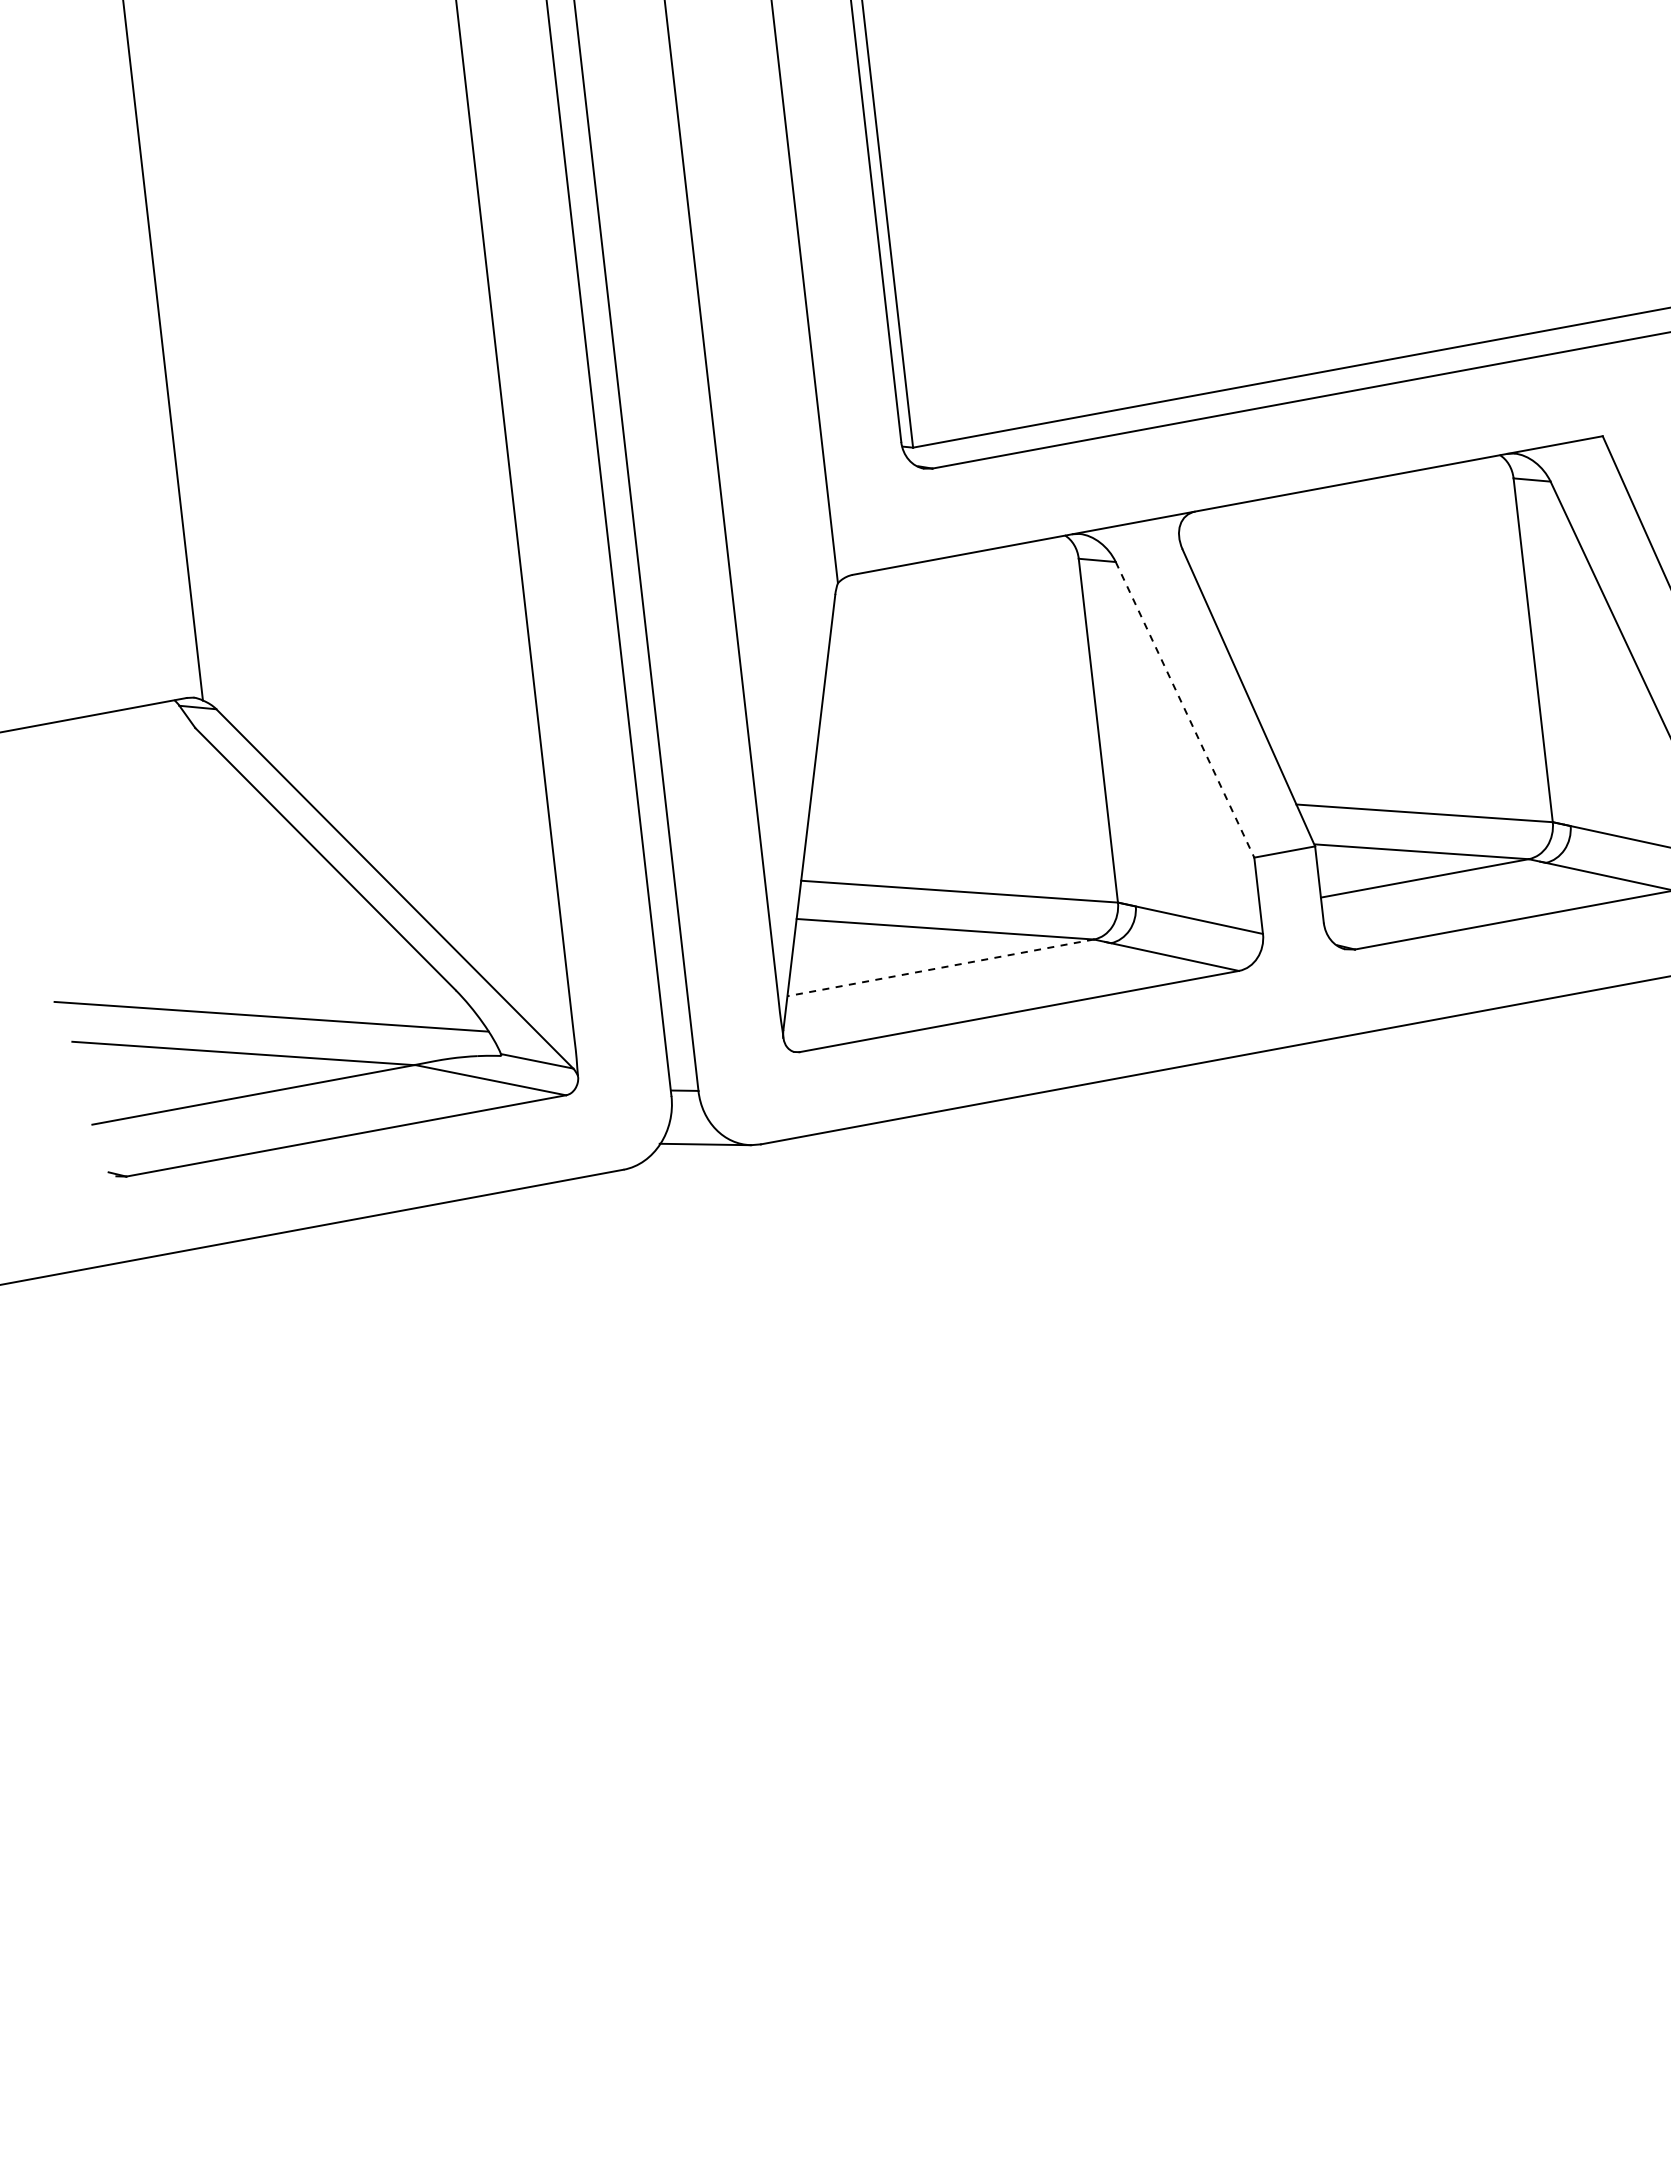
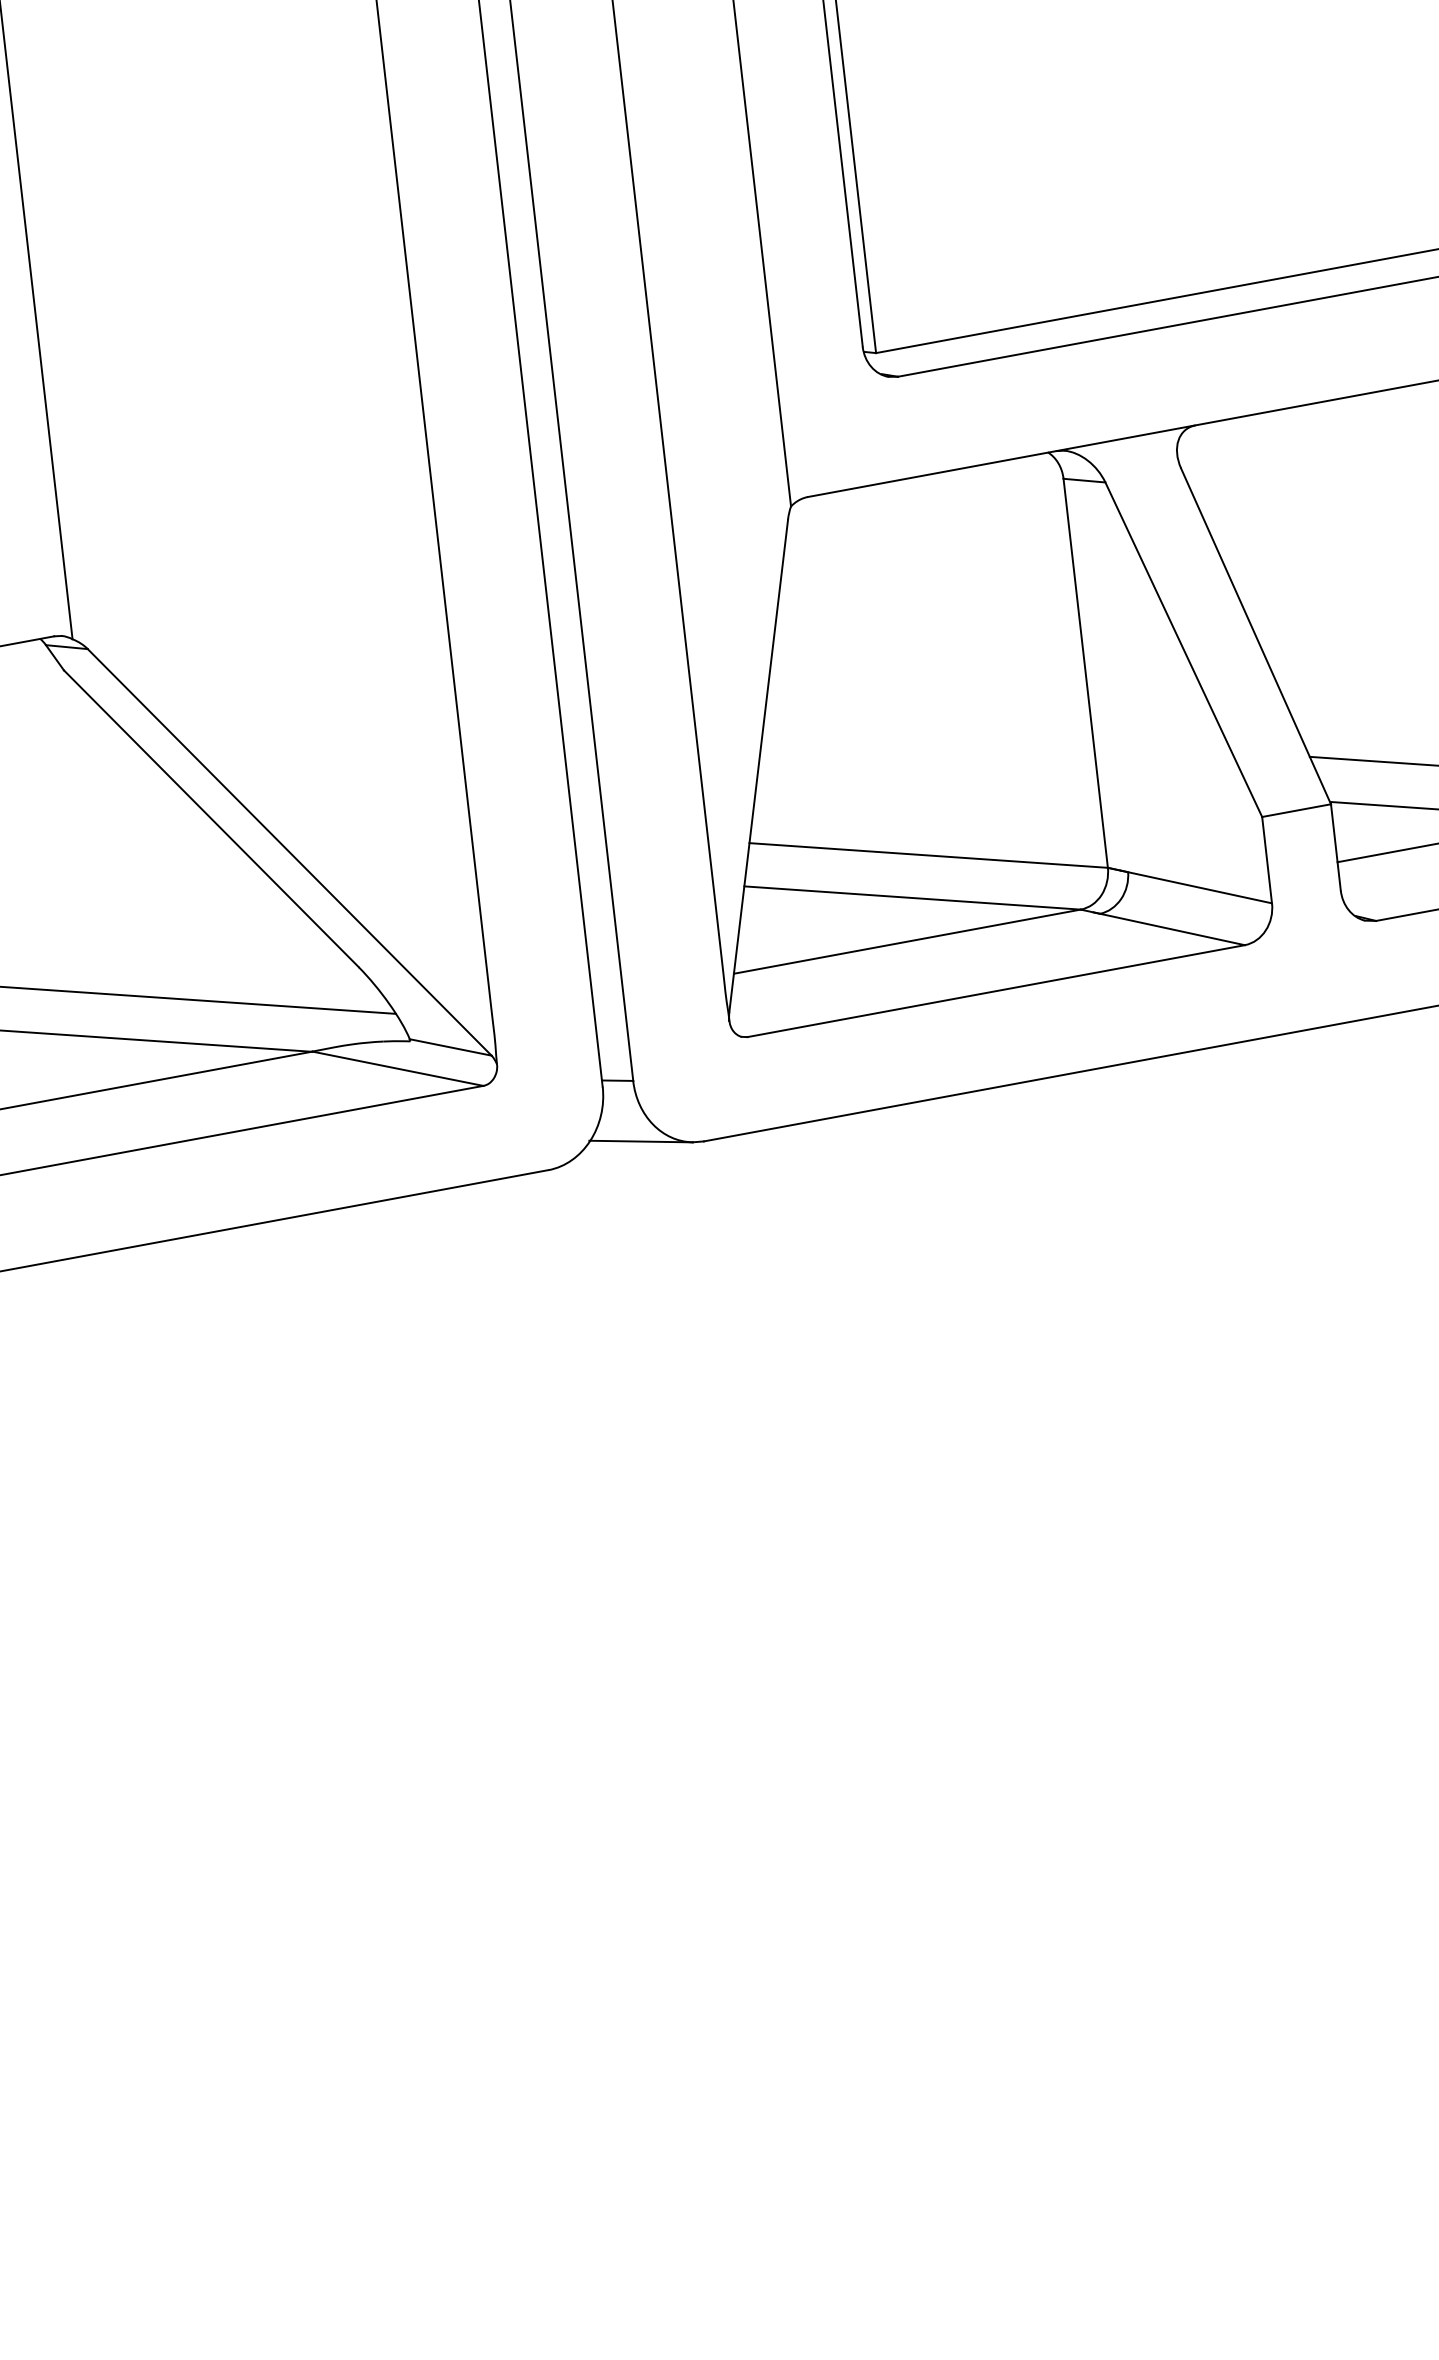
line: (1185, 710) -> (1184, 650), dashed -> solid
line: (940, 967) -> (907, 941), dashed -> solid

